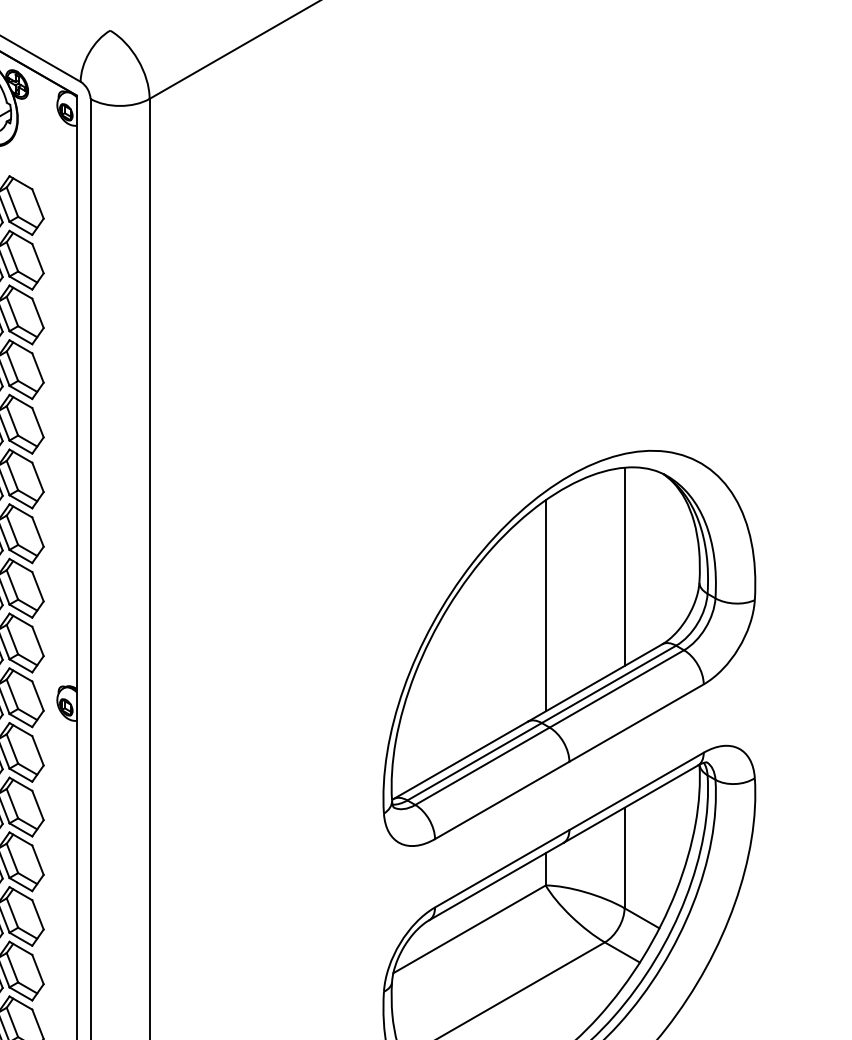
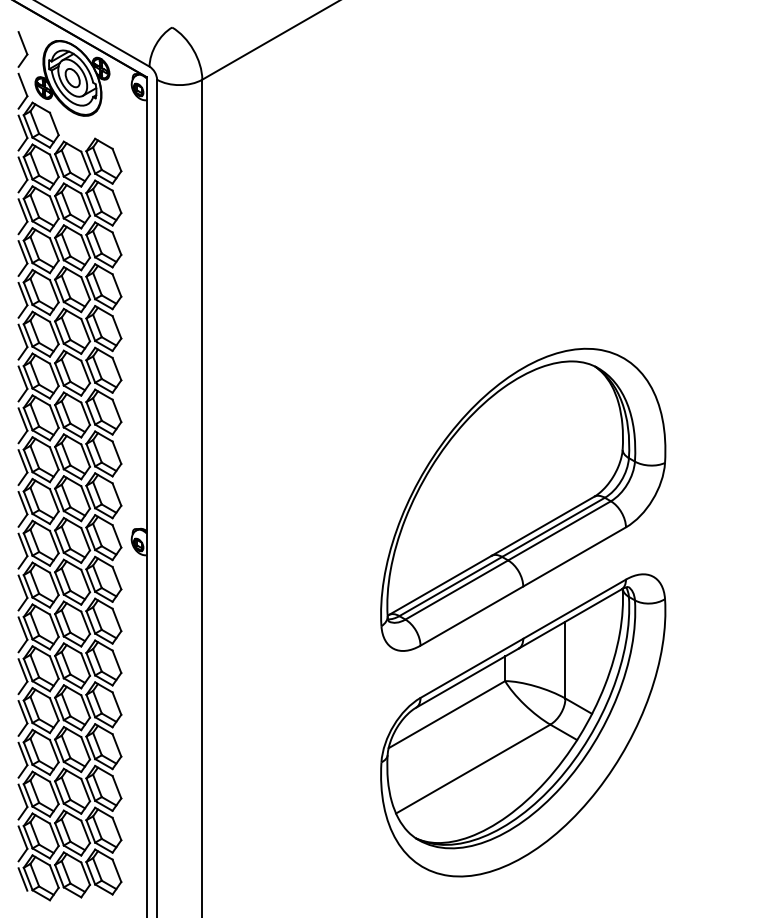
line: (624, 566) -> (565, 437), removed
line: (546, 606) -> (505, 467), removed

